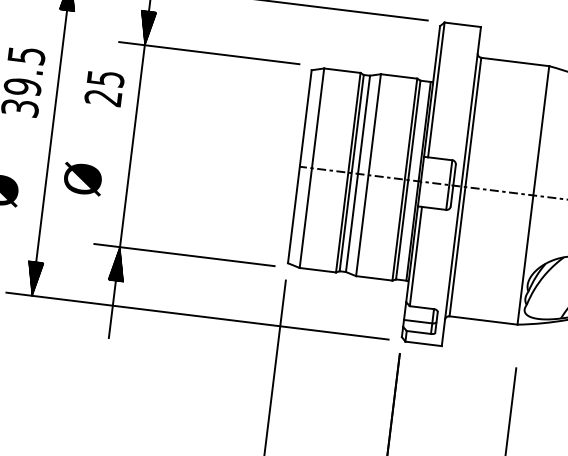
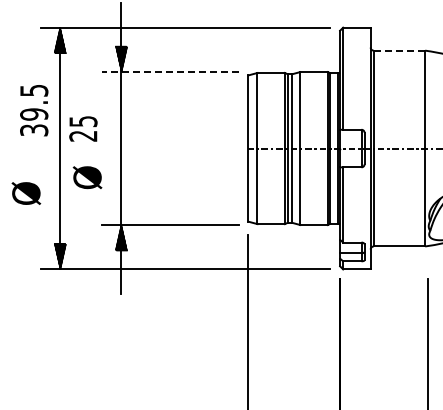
line: (208, 53) -> (169, 72), solid -> dashed
line: (515, 61) -> (399, 50), solid -> dashed
text: (104, 87) -> (83, 128), moved

